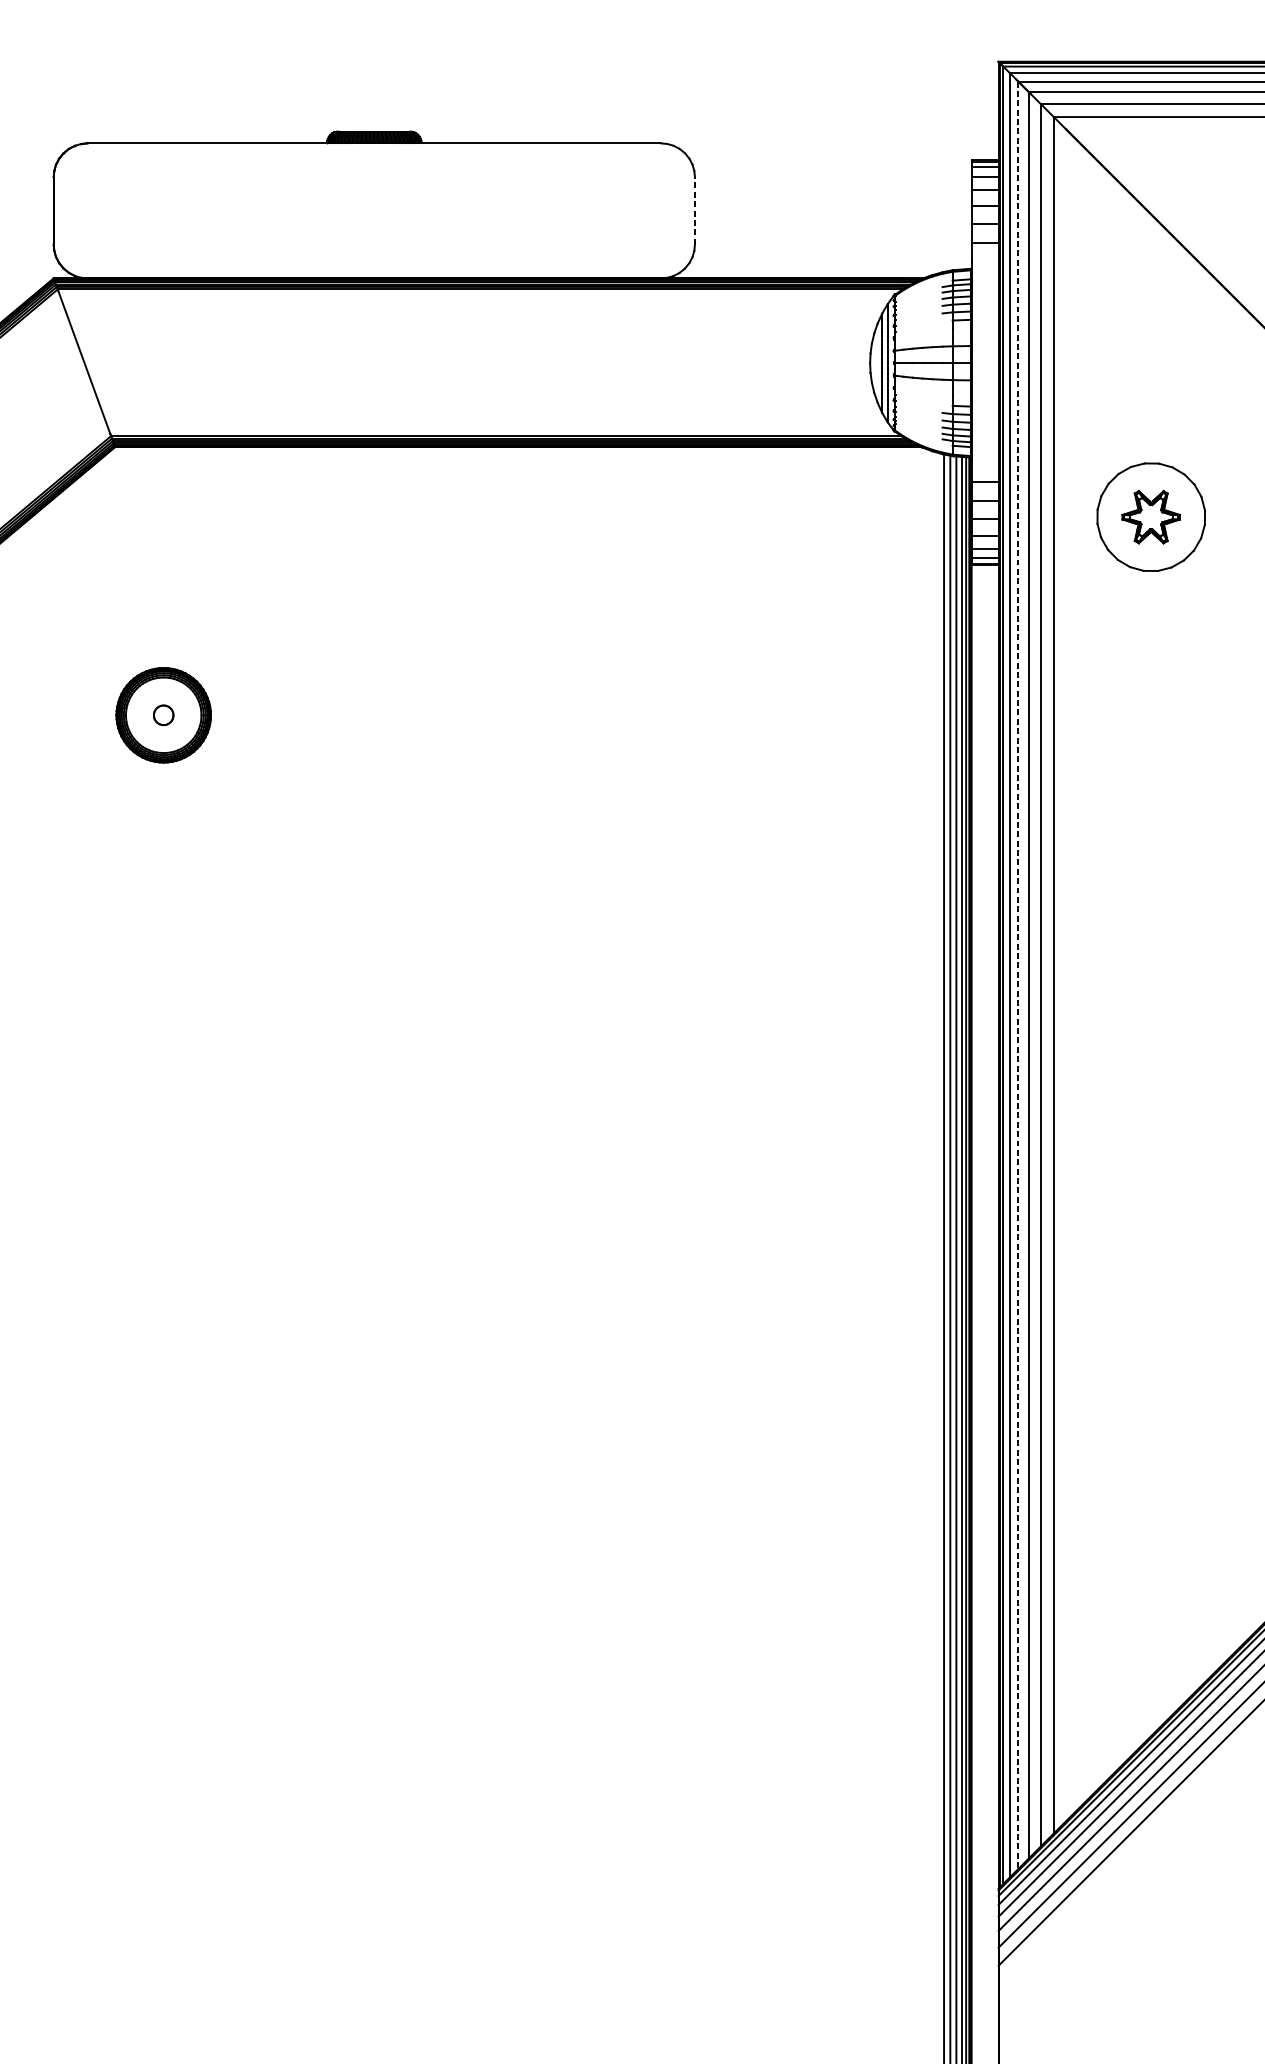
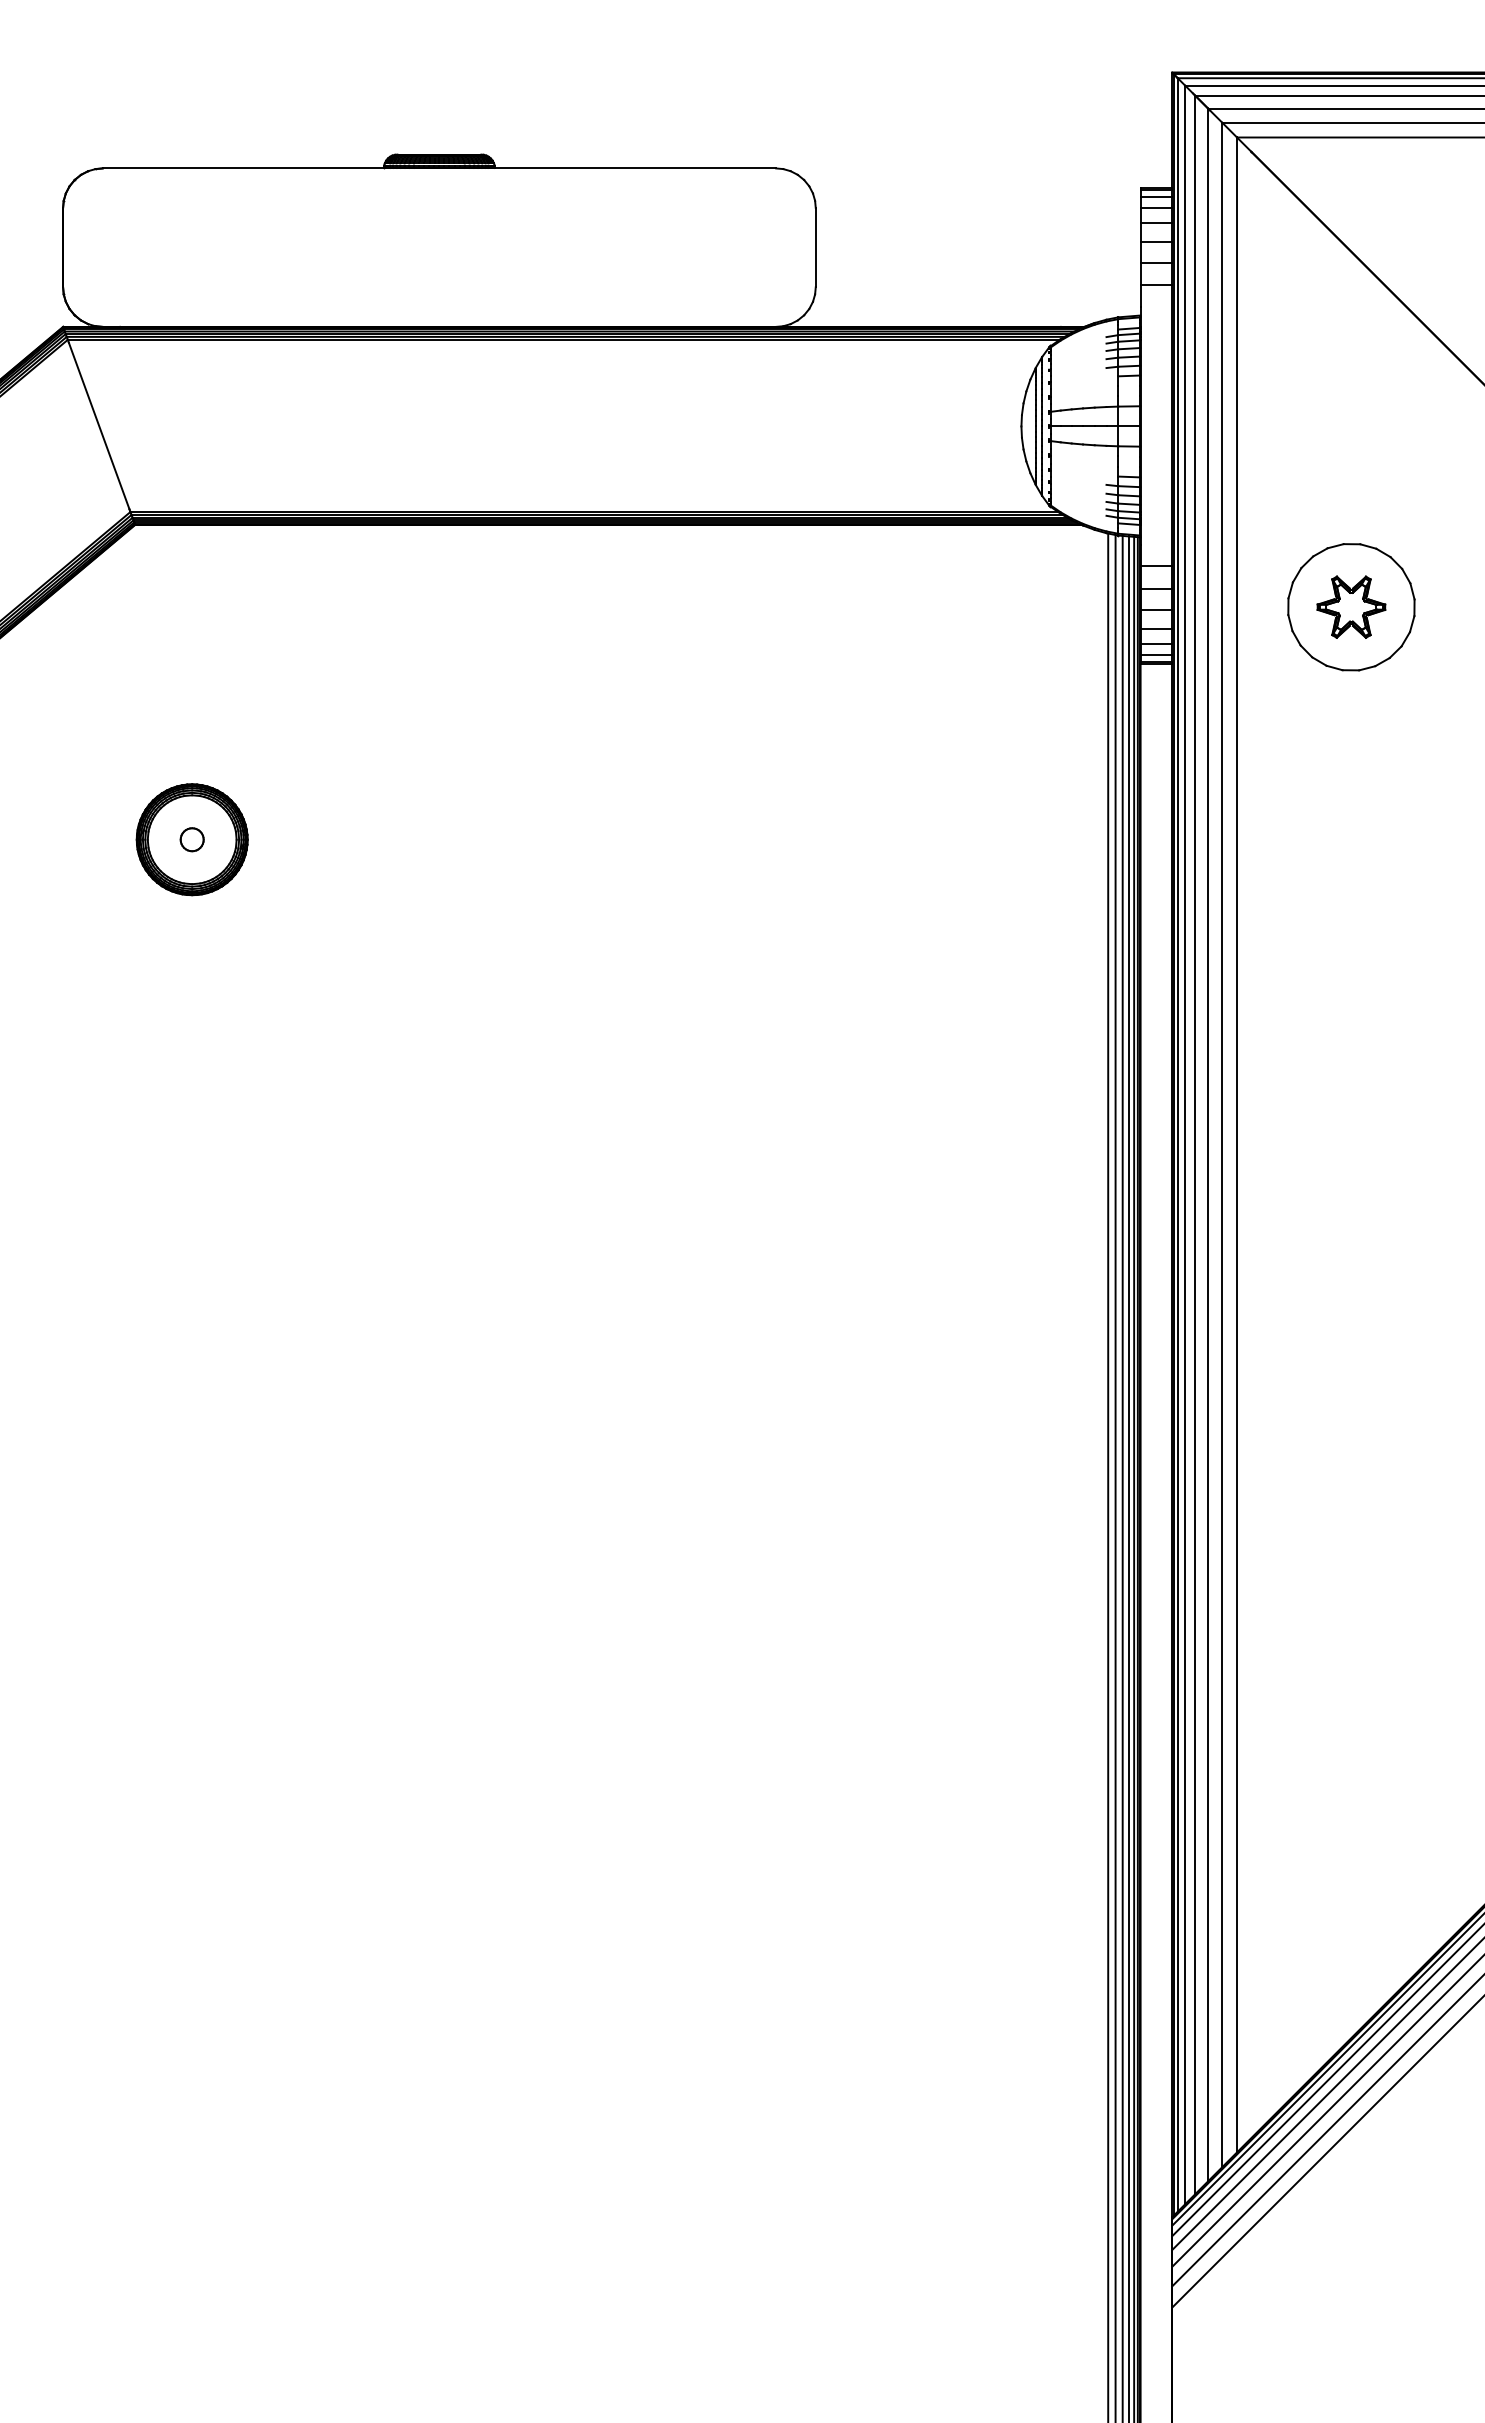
line: (694, 210) -> (815, 247), dashed -> solid
line: (1018, 975) -> (1195, 1145), dashed -> solid

